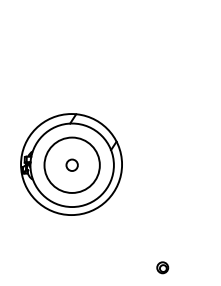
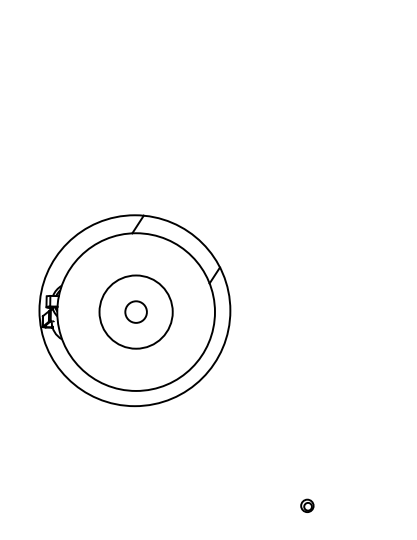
circle: (71, 164) -> (134, 310), size x0.7
part: (162, 267) -> (306, 505), size x0.6

